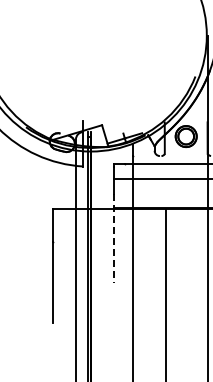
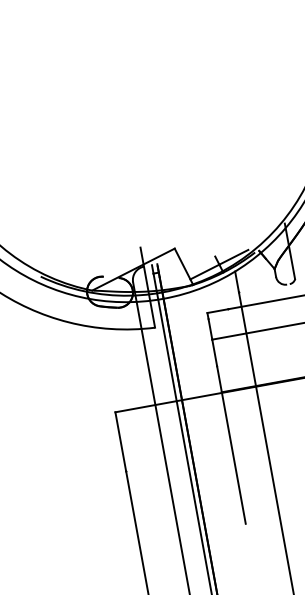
line: (113, 238) -> (231, 445), dashed -> solid

